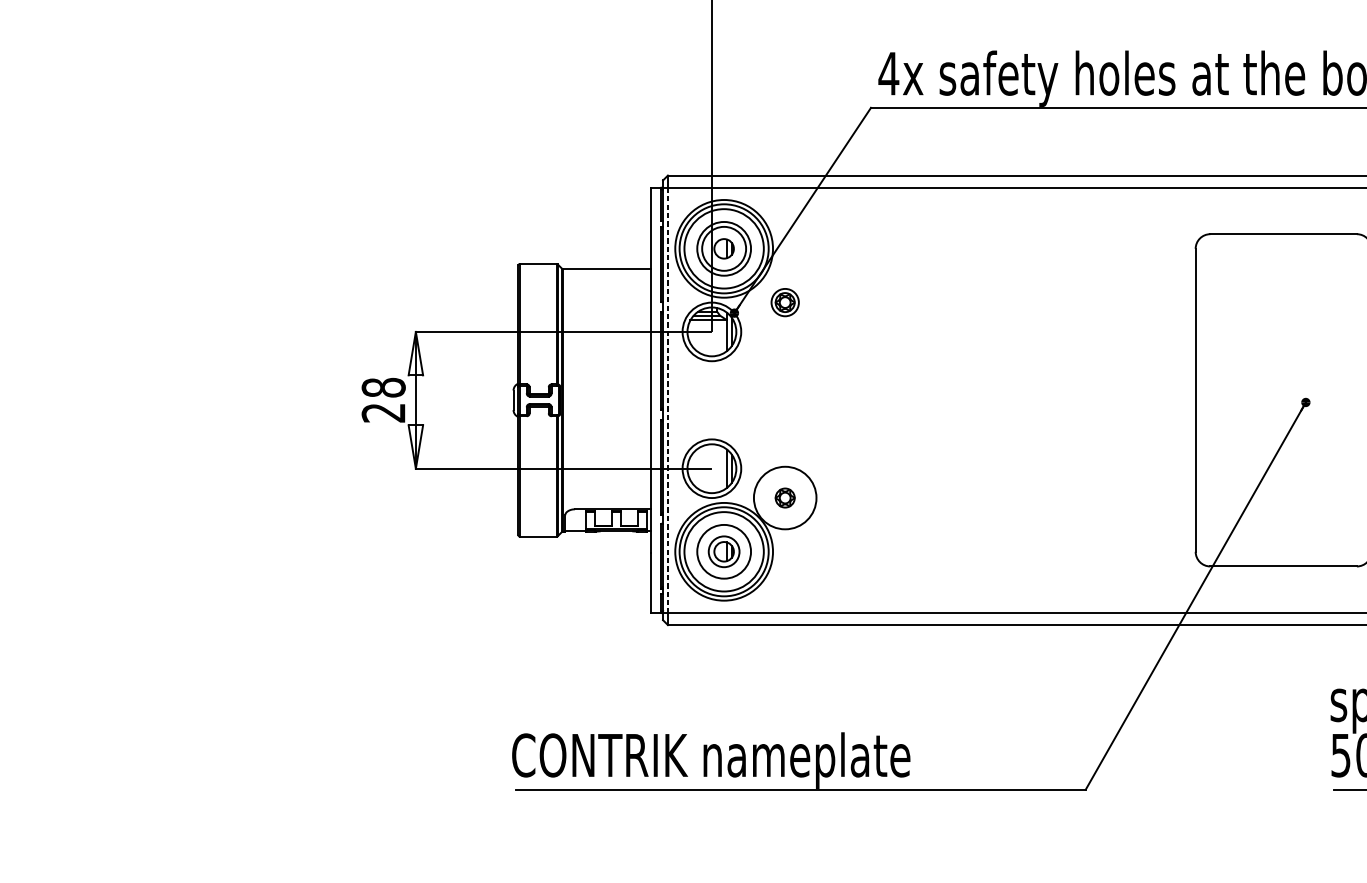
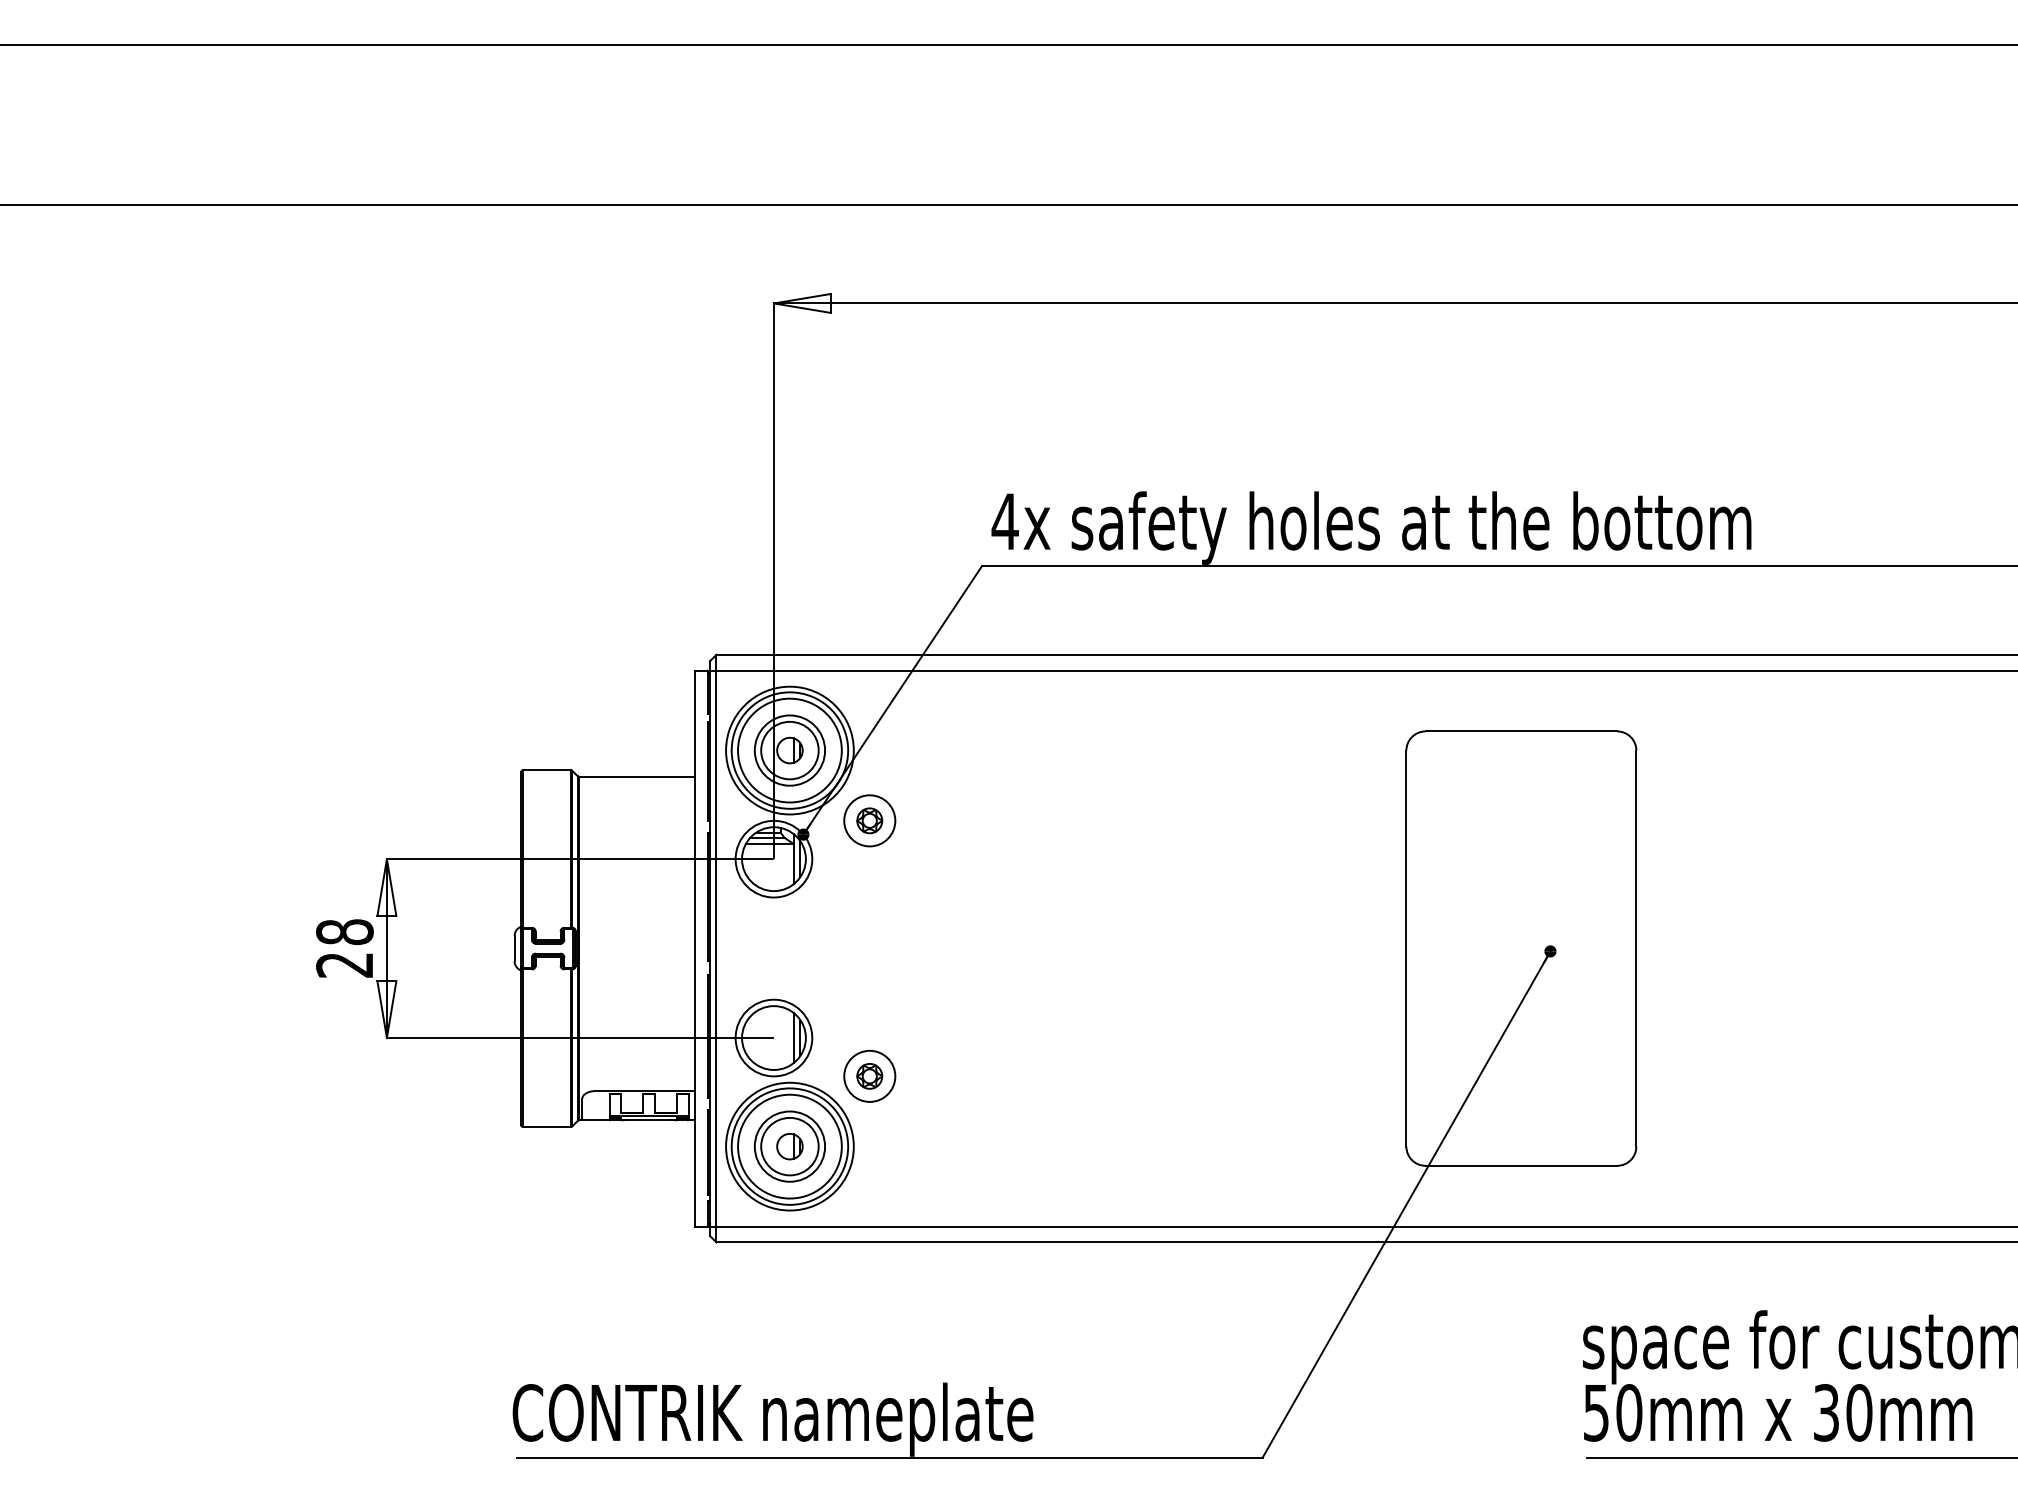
circle: (785, 302) -> (869, 820), size x1.43
line: (667, 400) -> (716, 948), dashed -> solid
circle: (785, 497) -> (869, 1075), size x0.62
circle: (723, 551) -> (789, 1146), size x1.43

